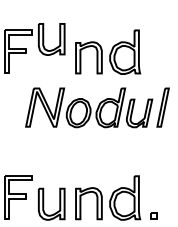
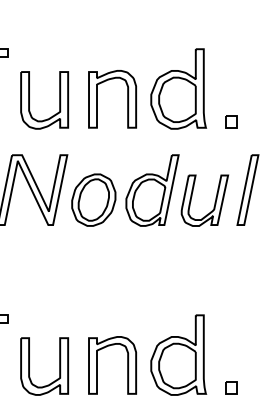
part: (44, 39) -> (31, 100), moved
part: (153, 69) -> (230, 120), added

